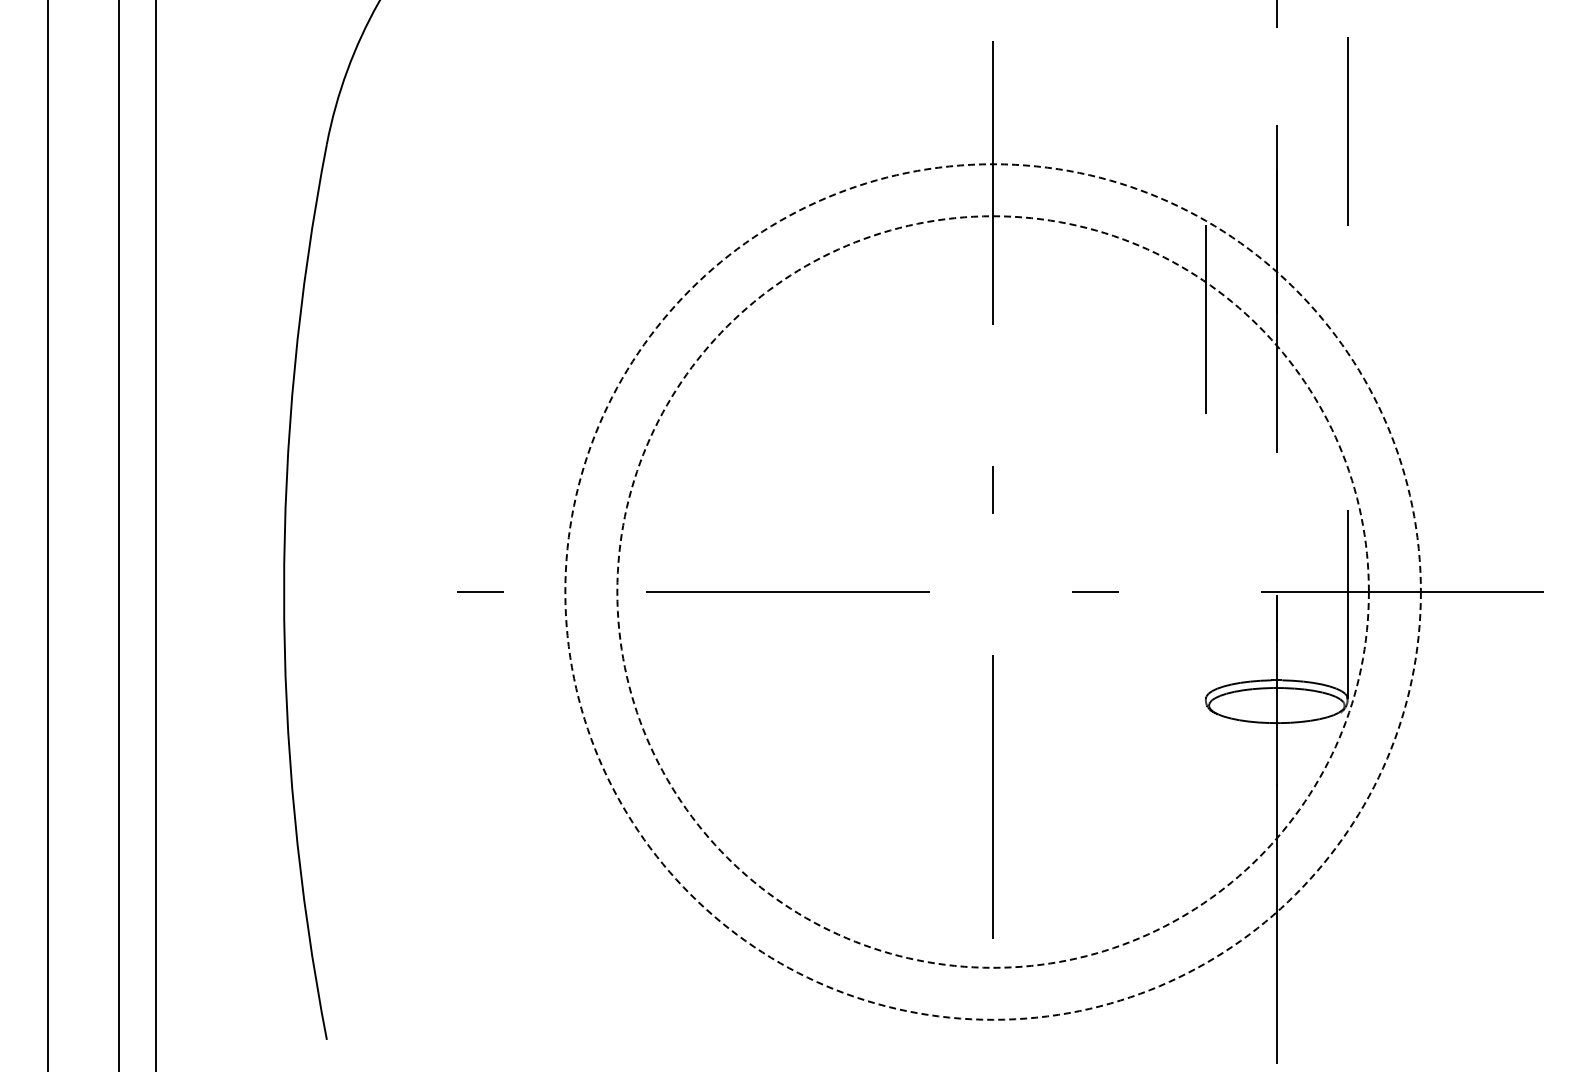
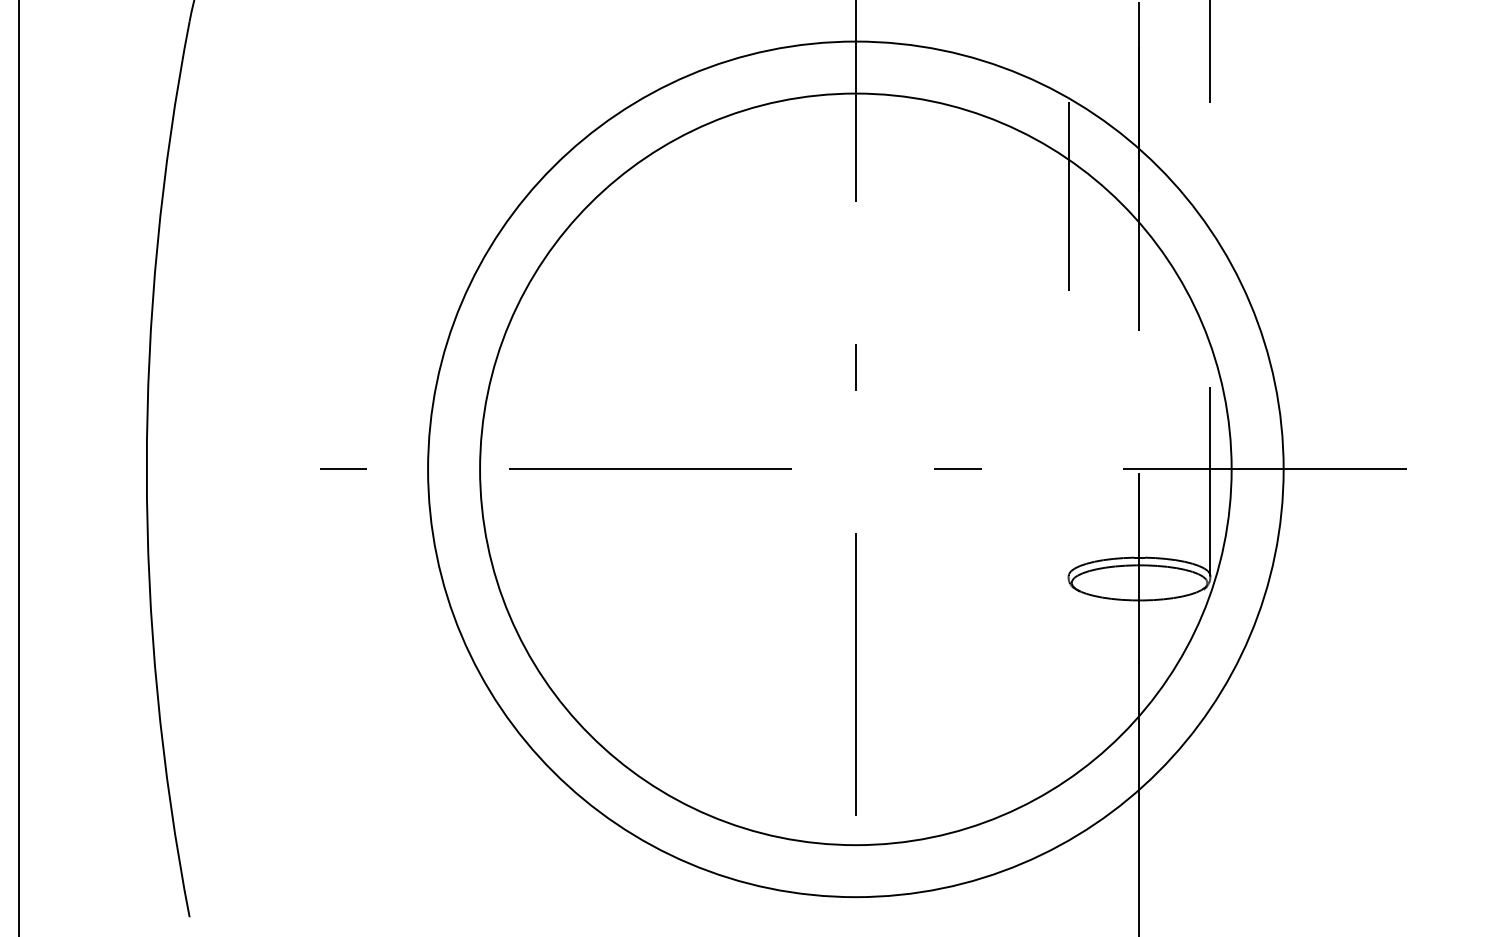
circle: (992, 591) -> (855, 468), dashed -> solid
circle: (992, 591) -> (855, 468), dashed -> solid

